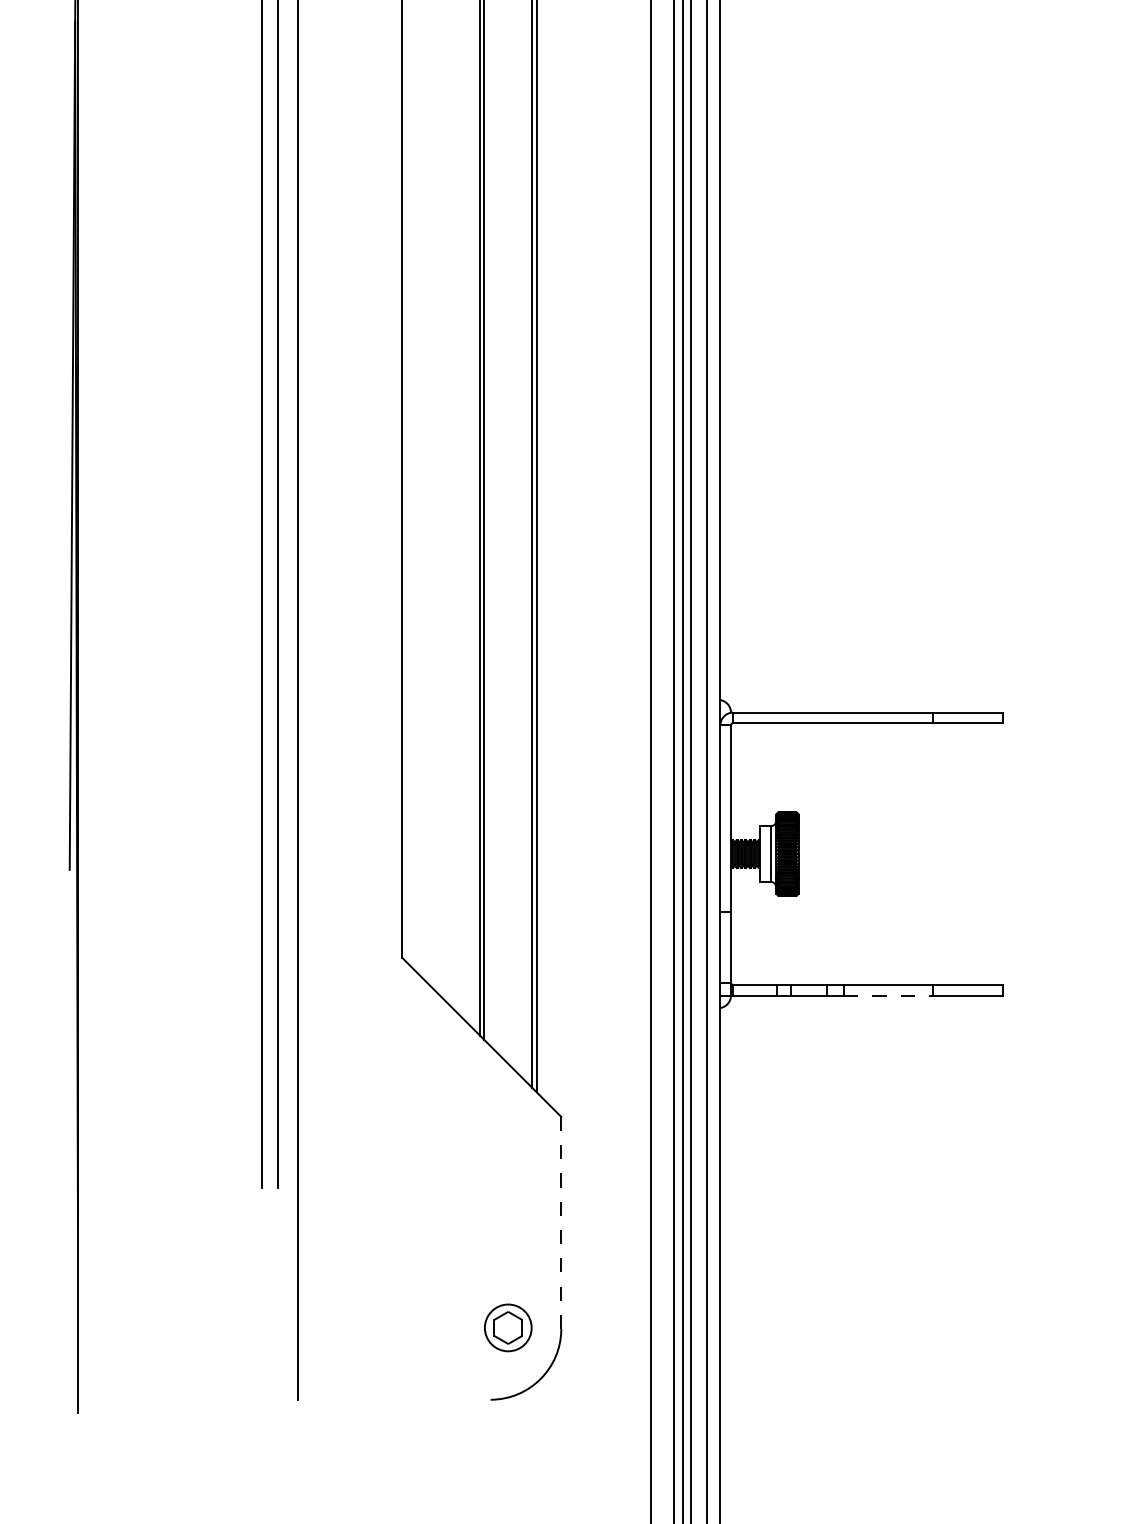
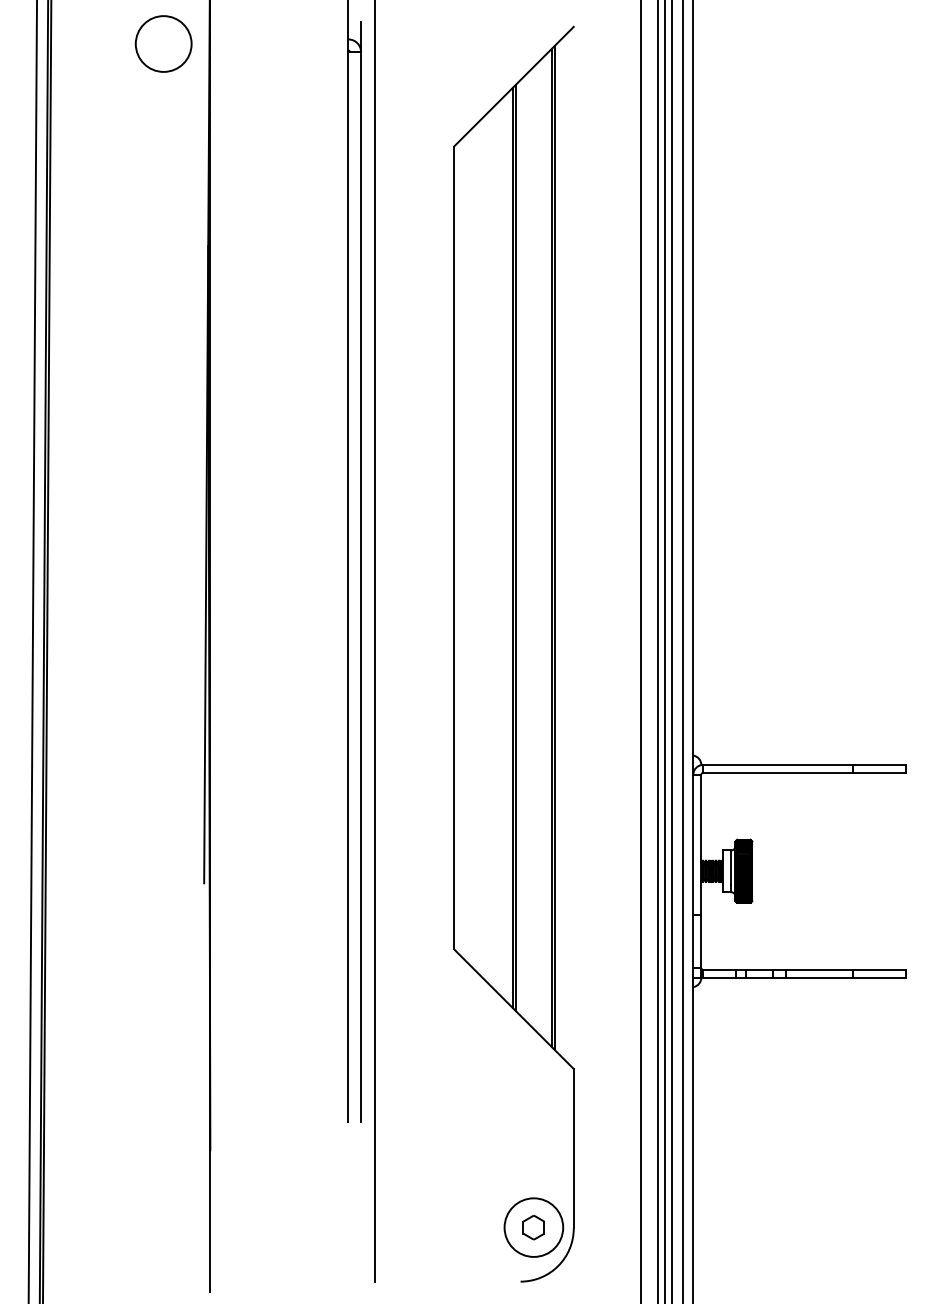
line: (889, 995) -> (820, 977), dashed -> solid
line: (560, 1222) -> (573, 1148), dashed -> solid
circle: (507, 1327) -> (533, 1227), size x1.67

